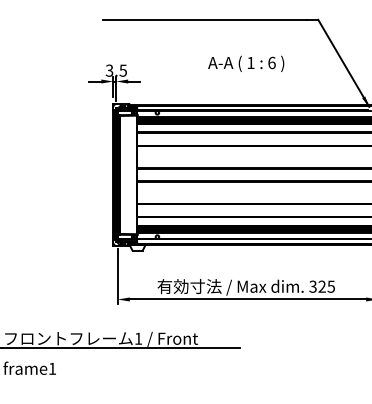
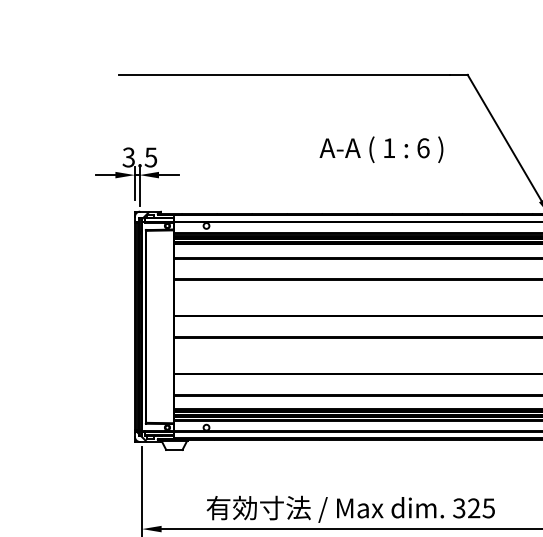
text: (246, 63) -> (382, 149), moved

